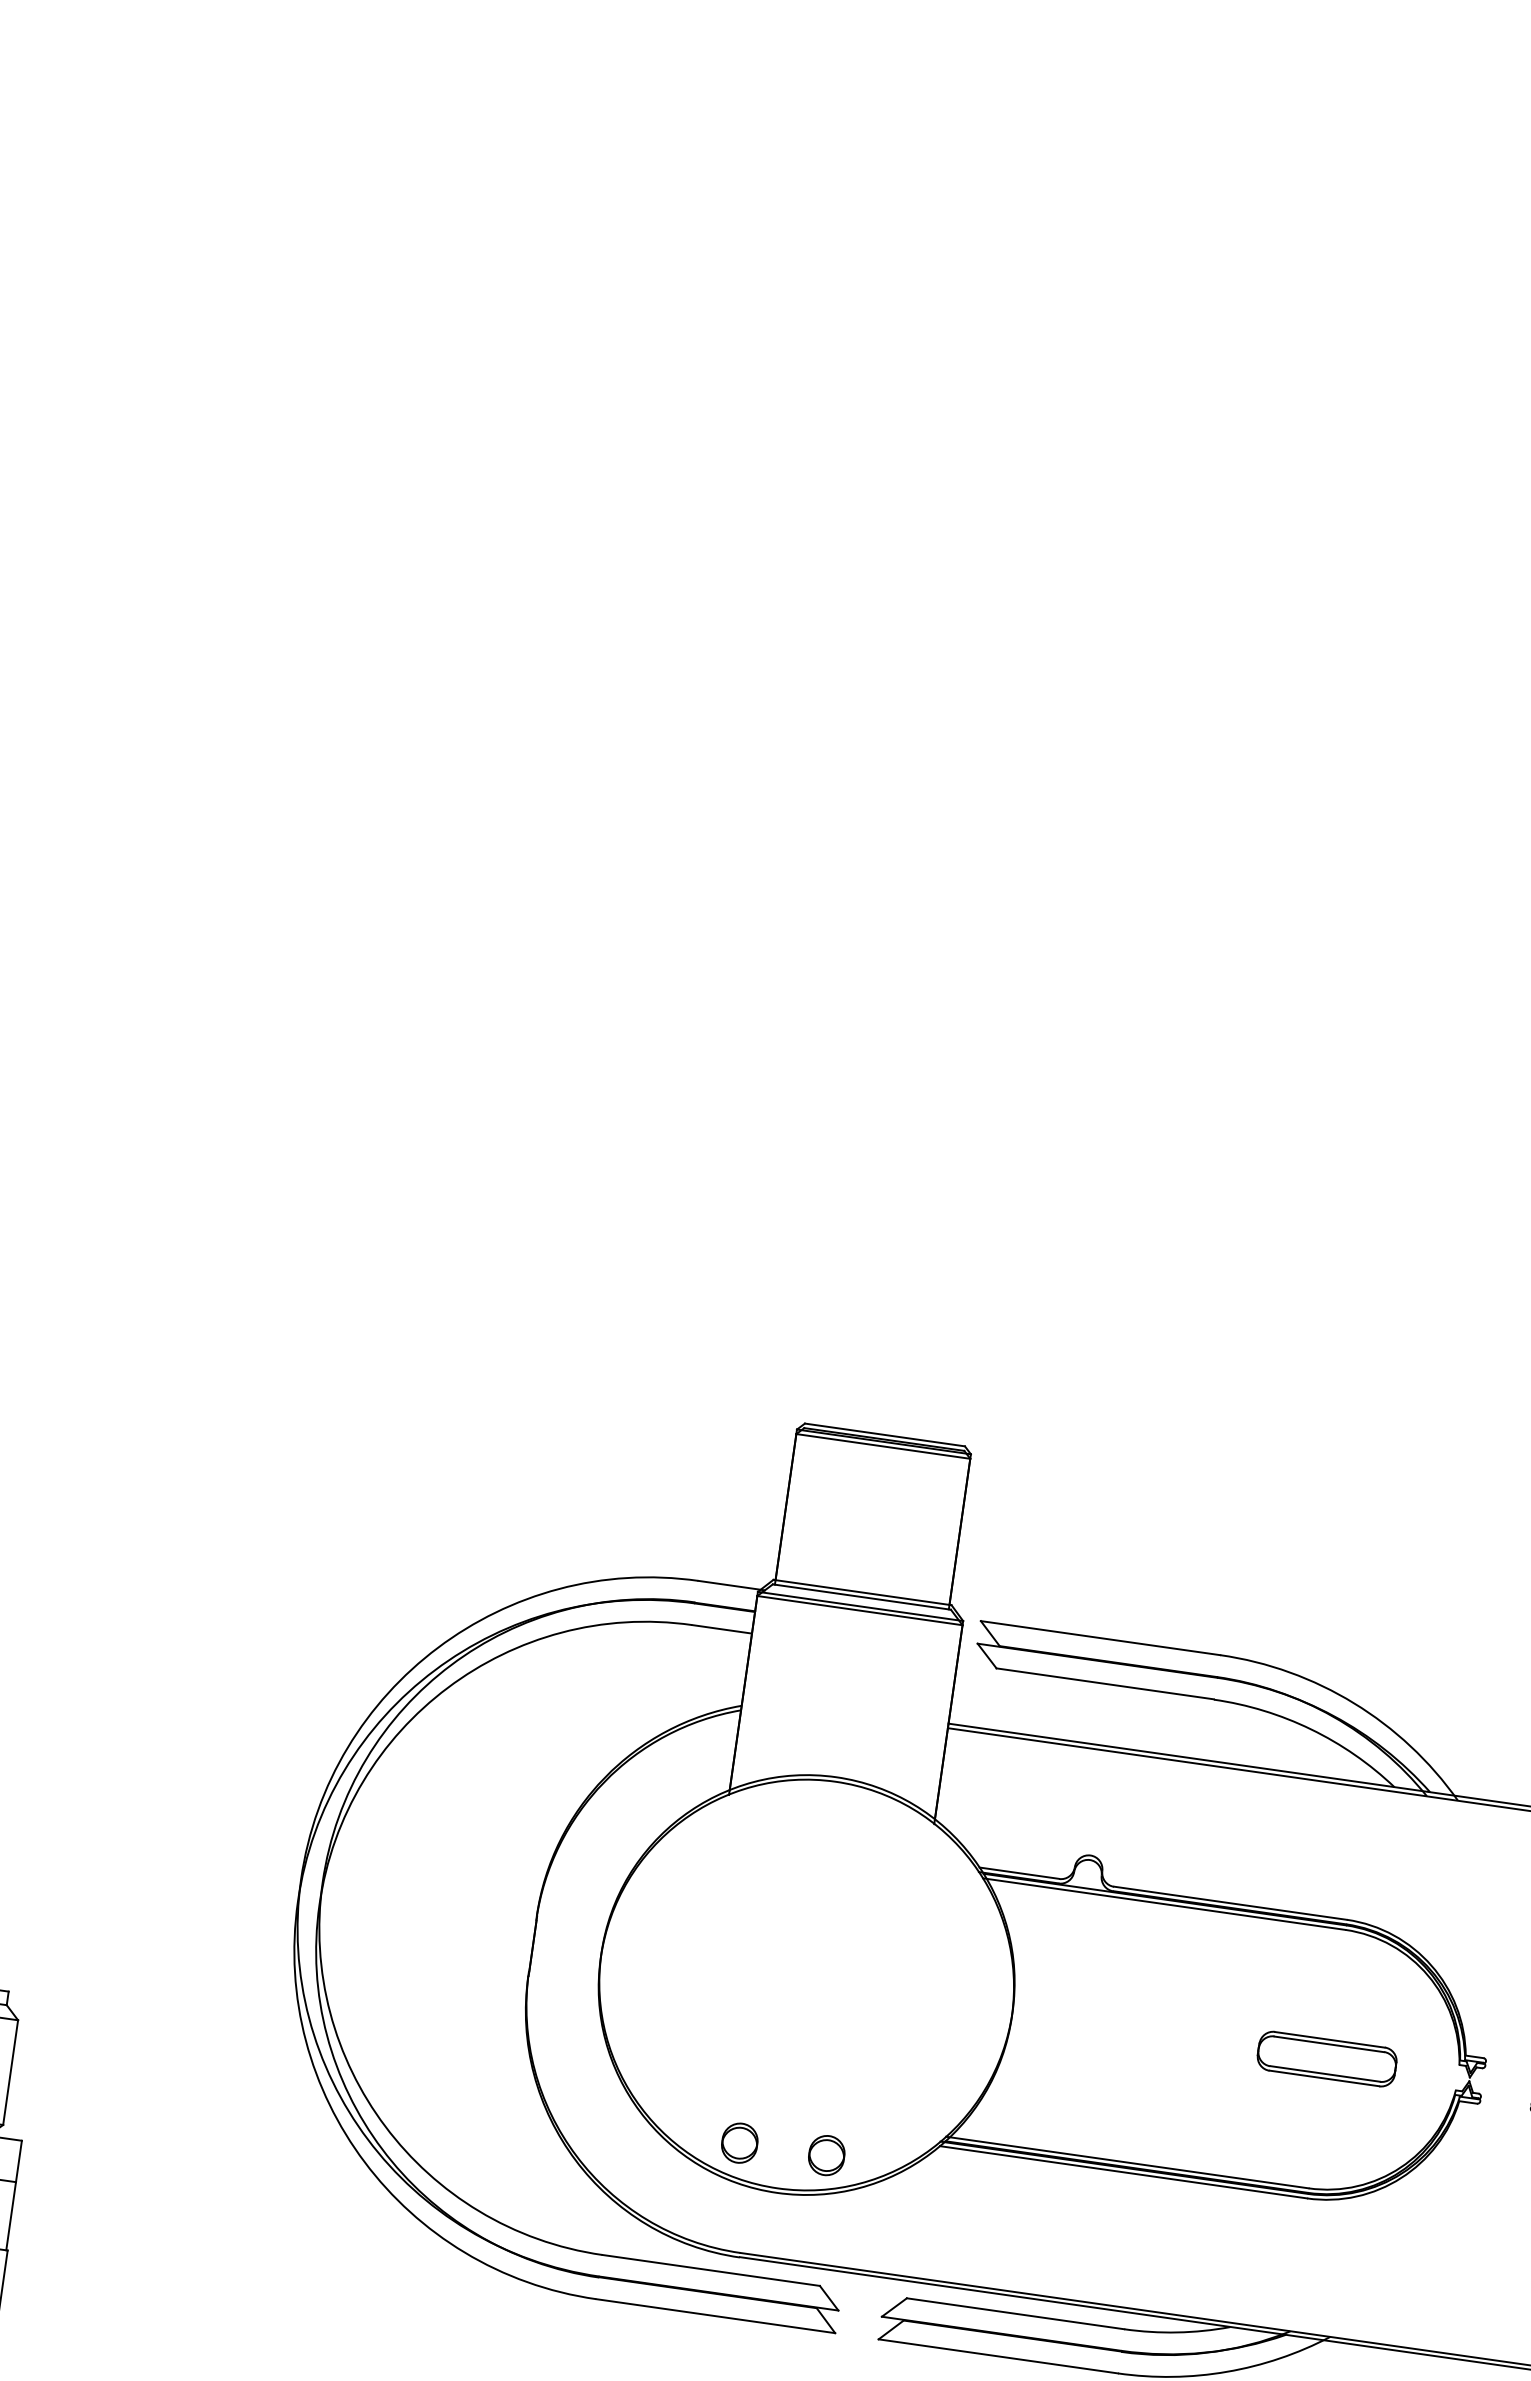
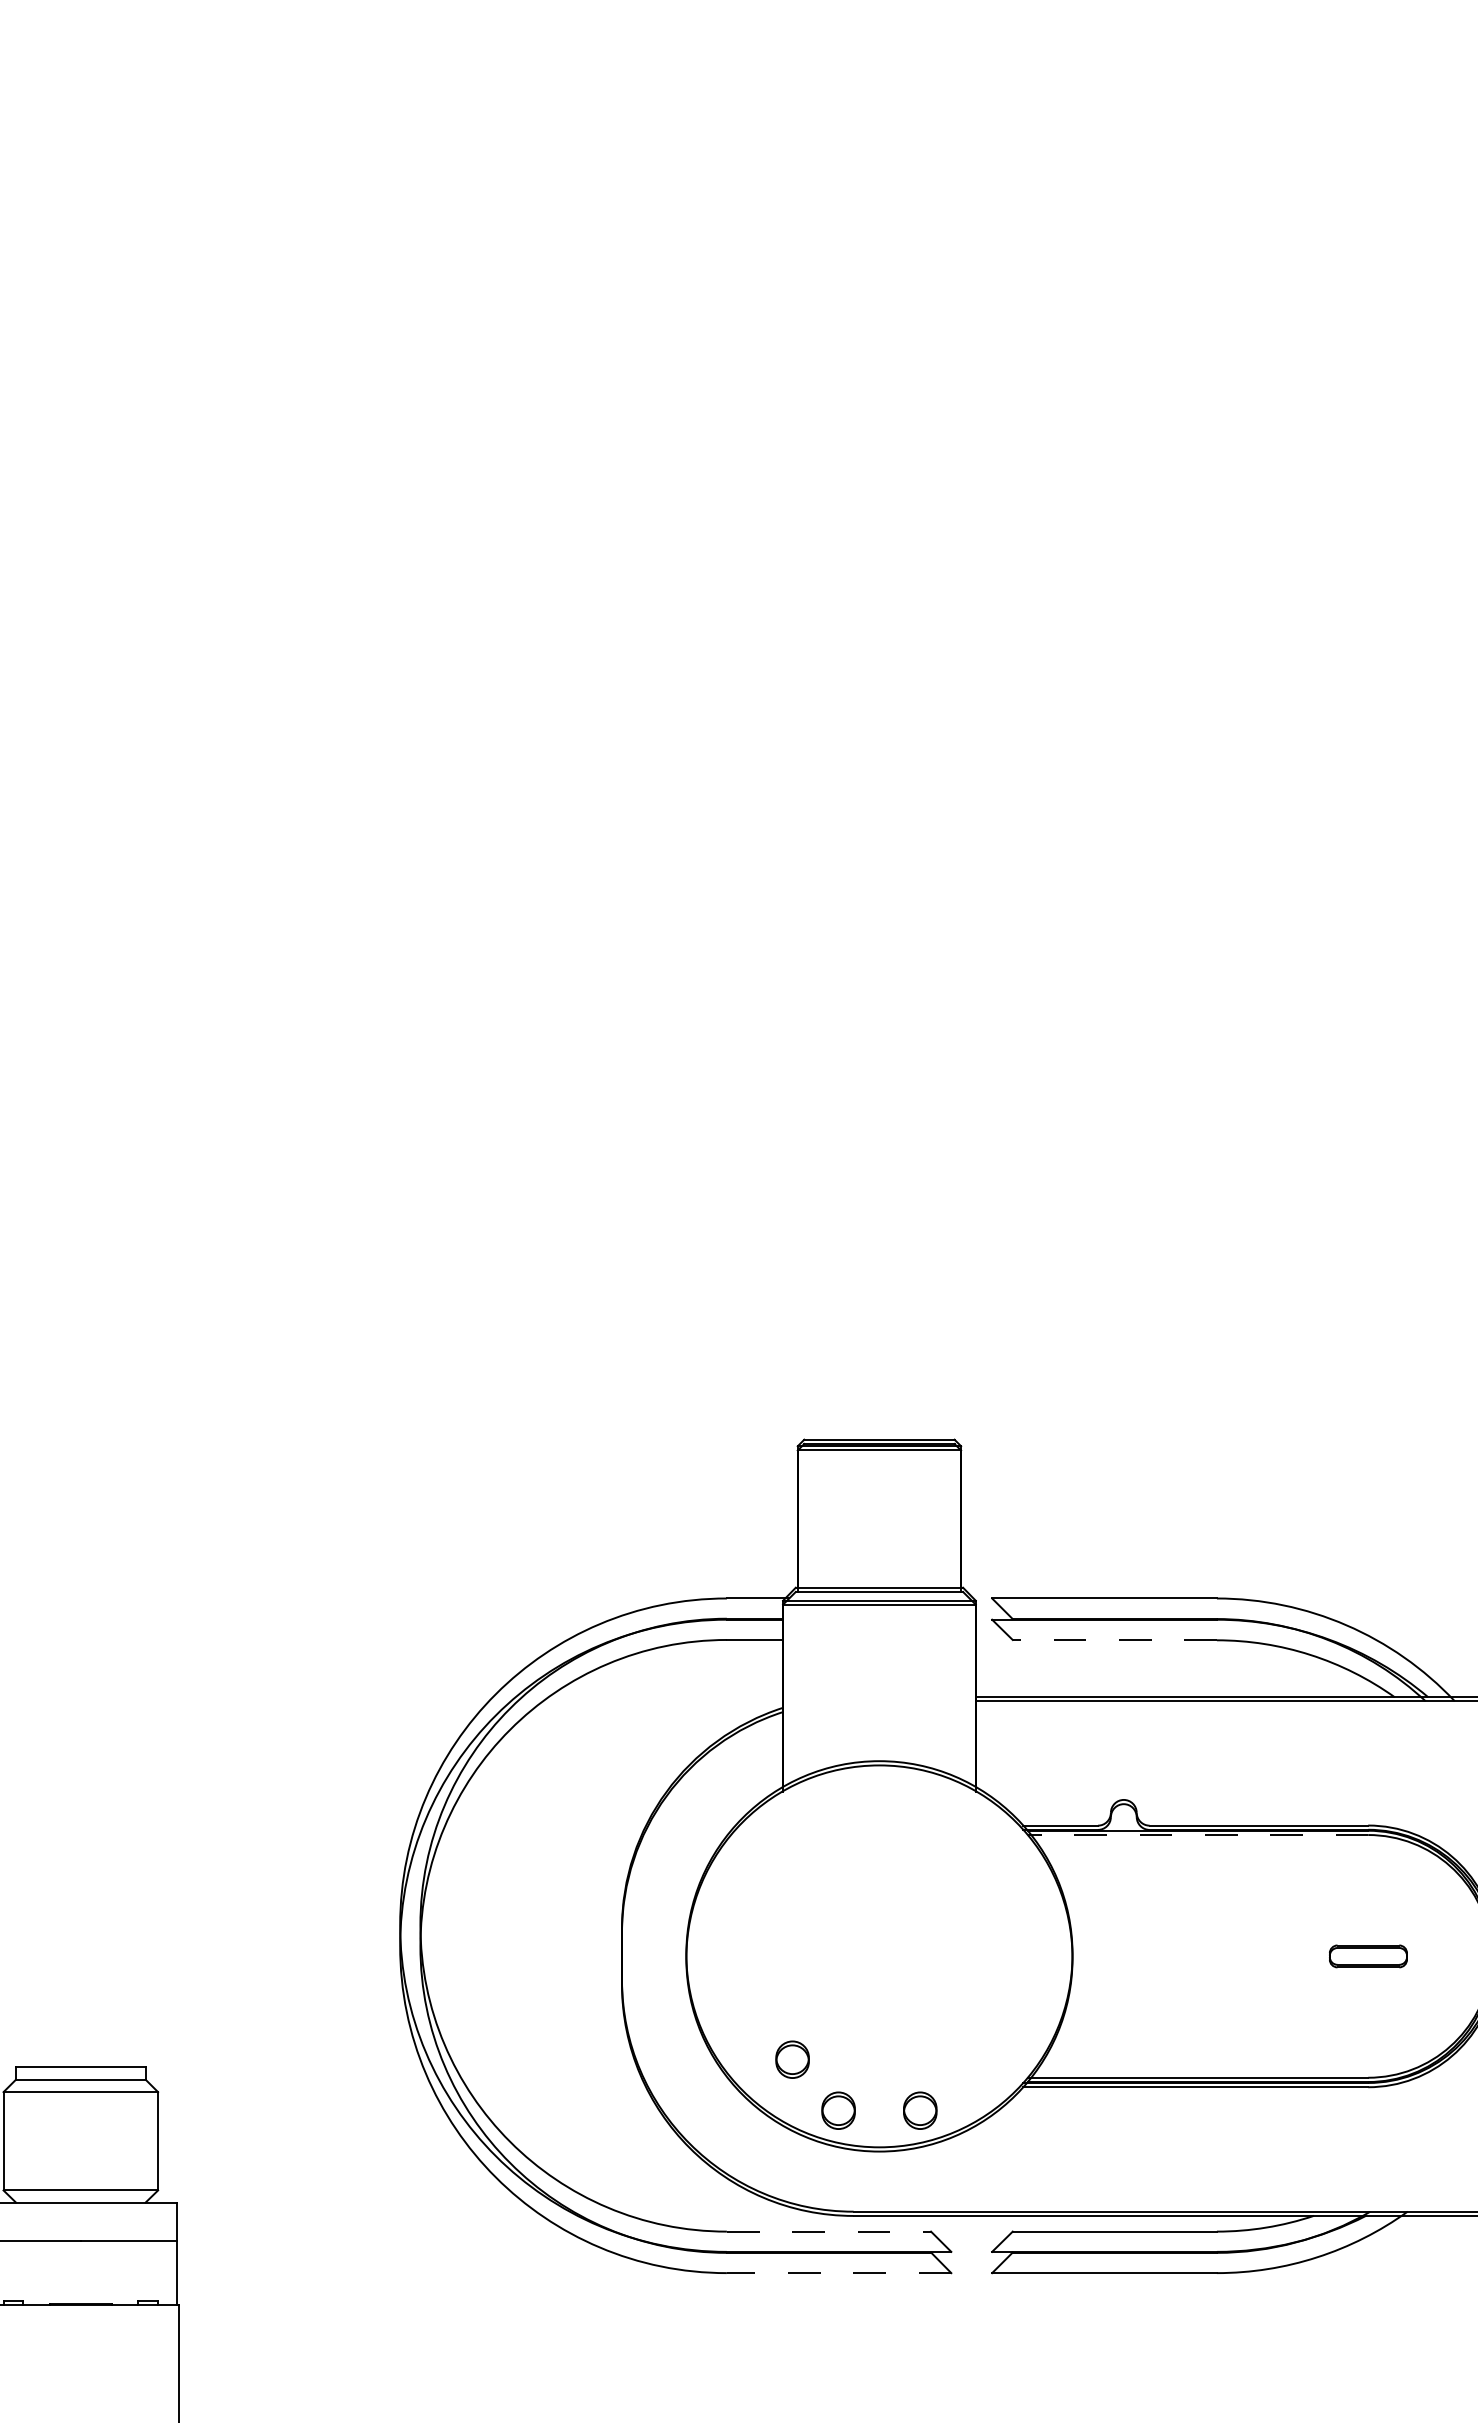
line: (1104, 1683) -> (1114, 1639), solid -> dashed
line: (1163, 1904) -> (1197, 1835), solid -> dashed
part: (1327, 2059) -> (1368, 1956), size x0.6
part: (698, 2081) -> (792, 2059), added
line: (711, 2270) -> (829, 2231), solid -> dashed
line: (715, 2316) -> (838, 2273), solid -> dashed

